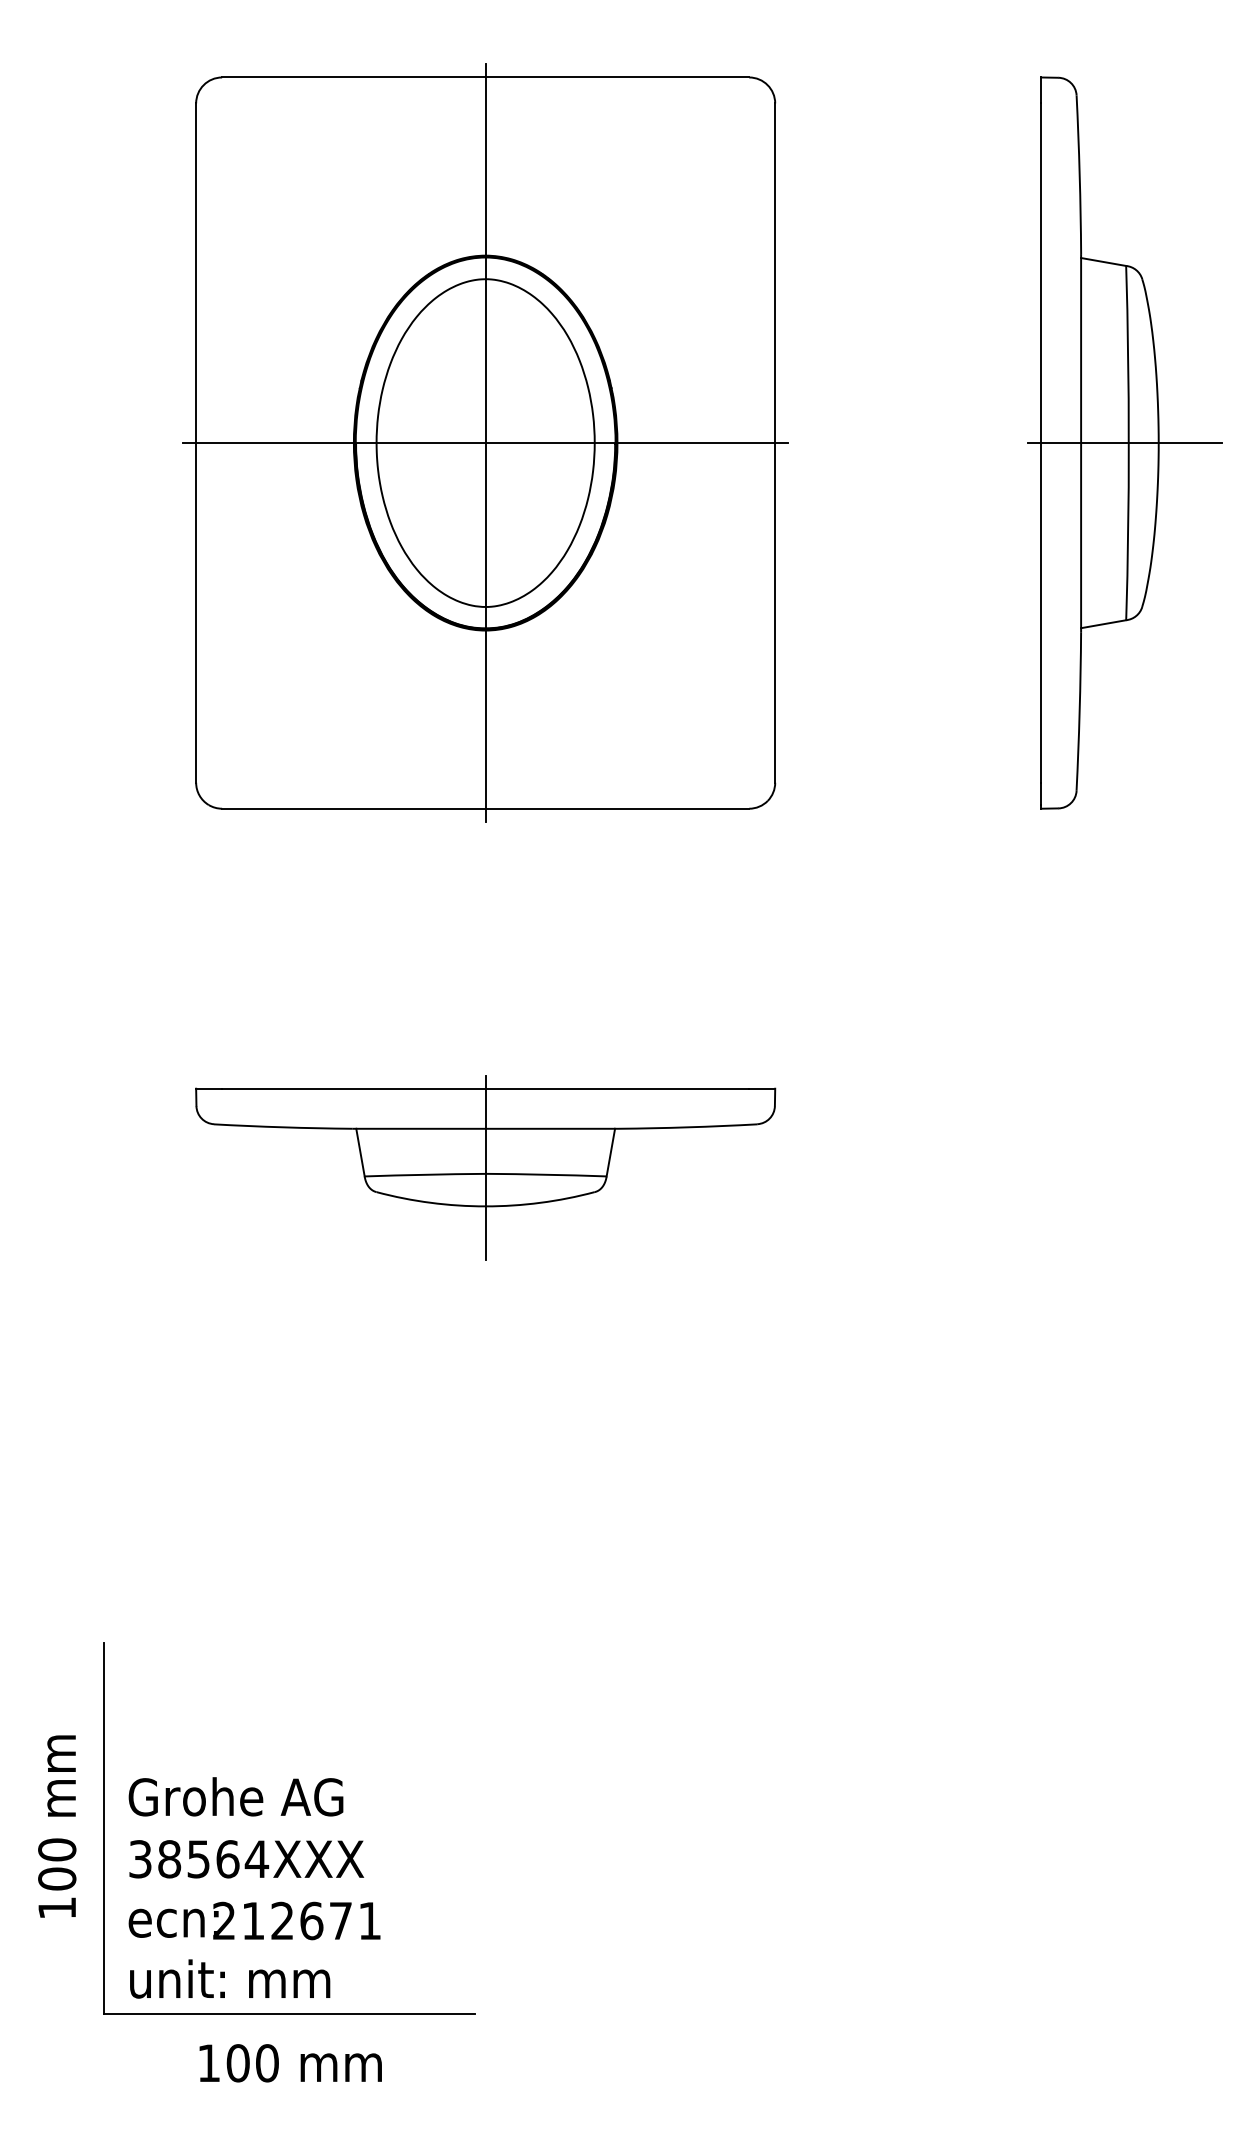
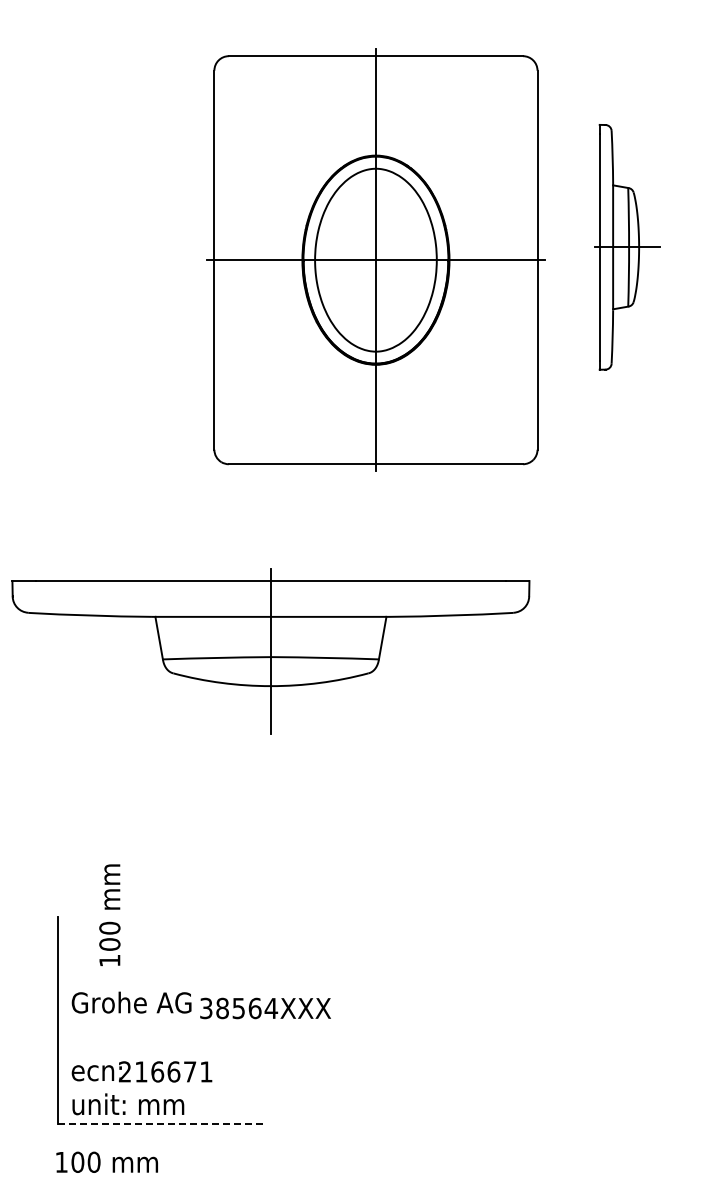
part: (484, 441) -> (375, 259), moved
part: (1124, 443) -> (627, 247), size x0.6
part: (484, 1167) -> (270, 651), size x1.6
text: (56, 1825) -> (109, 914), moved
text: (246, 1859) -> (265, 1008), moved
text: (282, 1920) -> (157, 1071), 212671 -> 216671
line: (289, 2013) -> (161, 1123), solid -> dashed
text: (289, 2061) -> (106, 1161), moved

